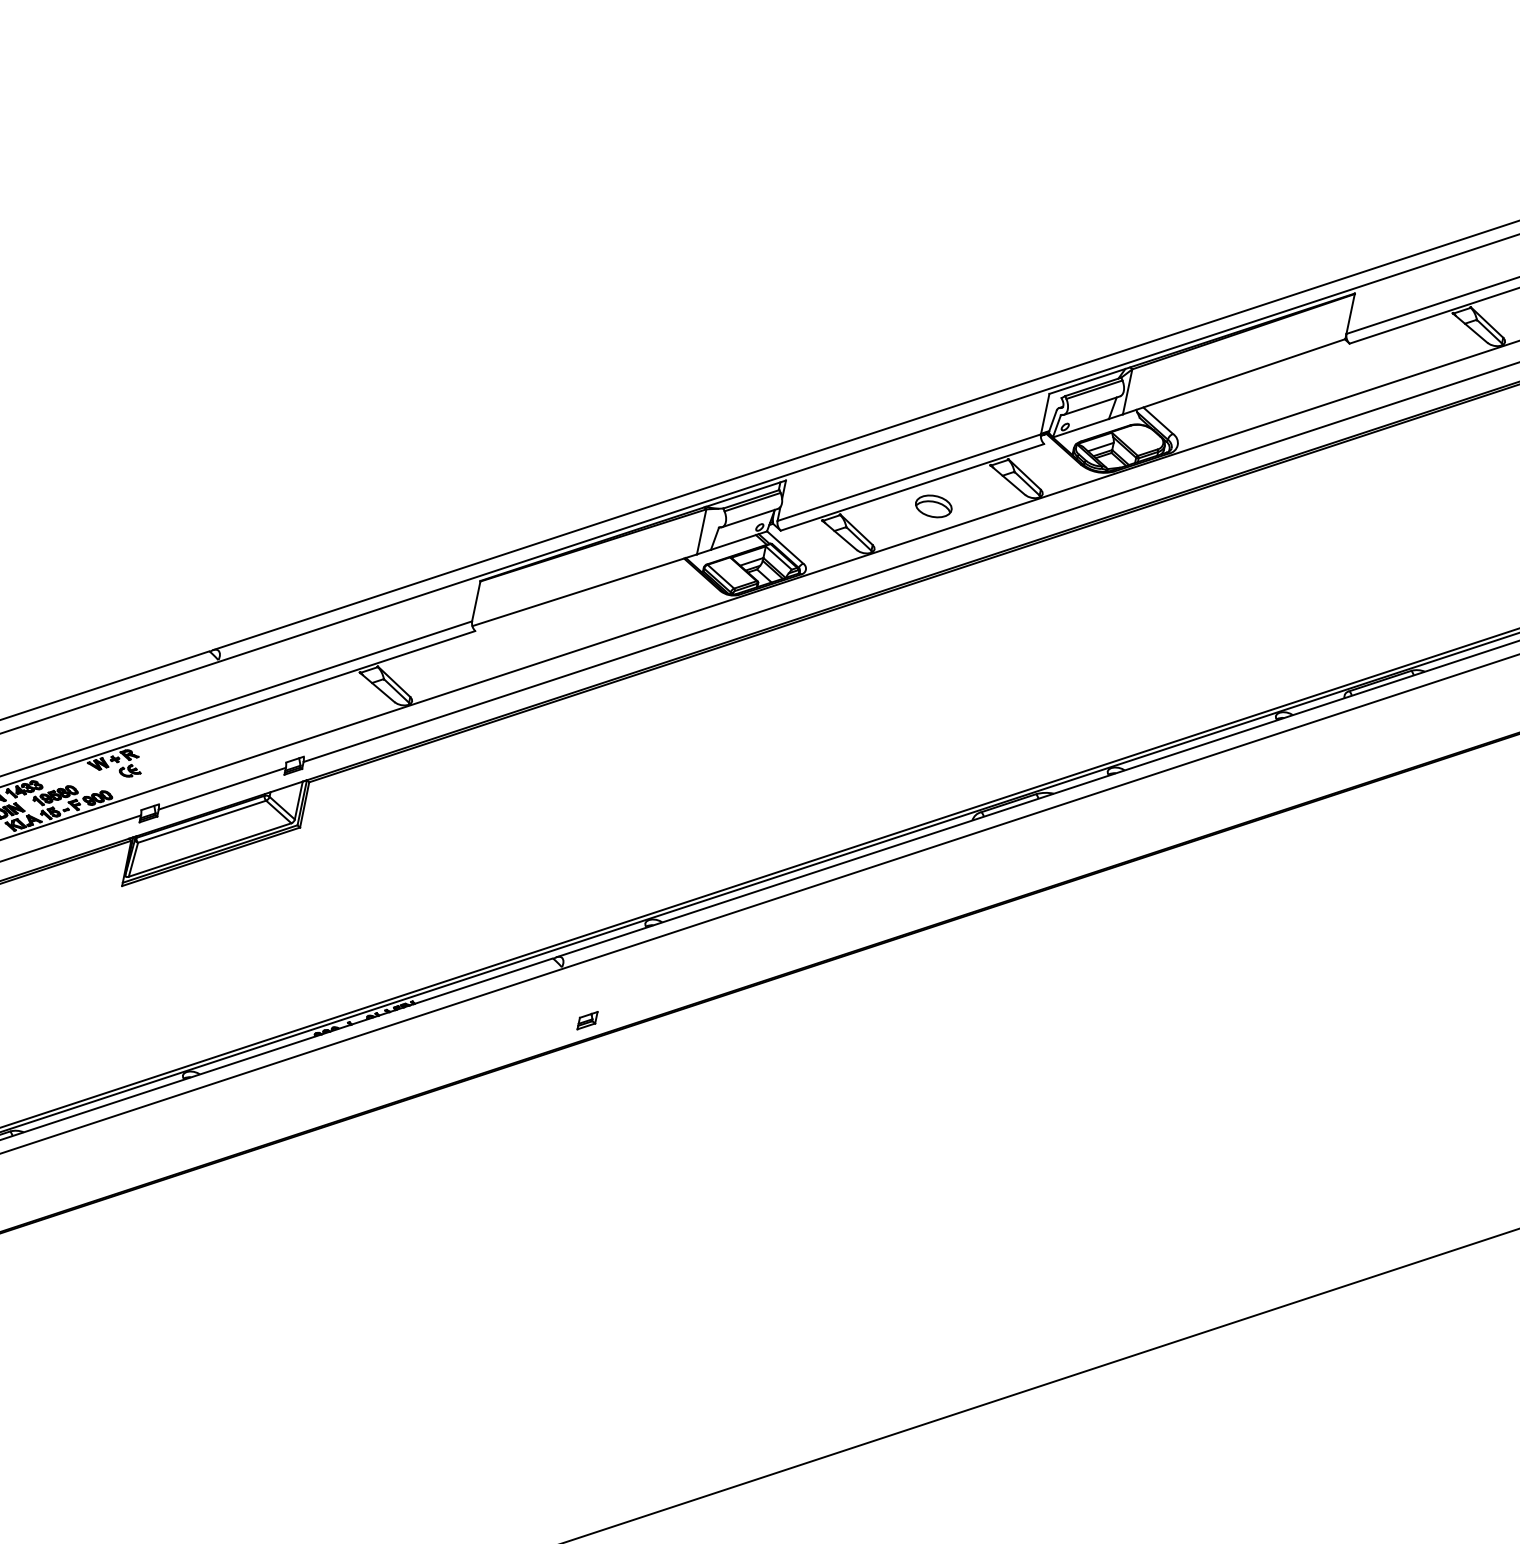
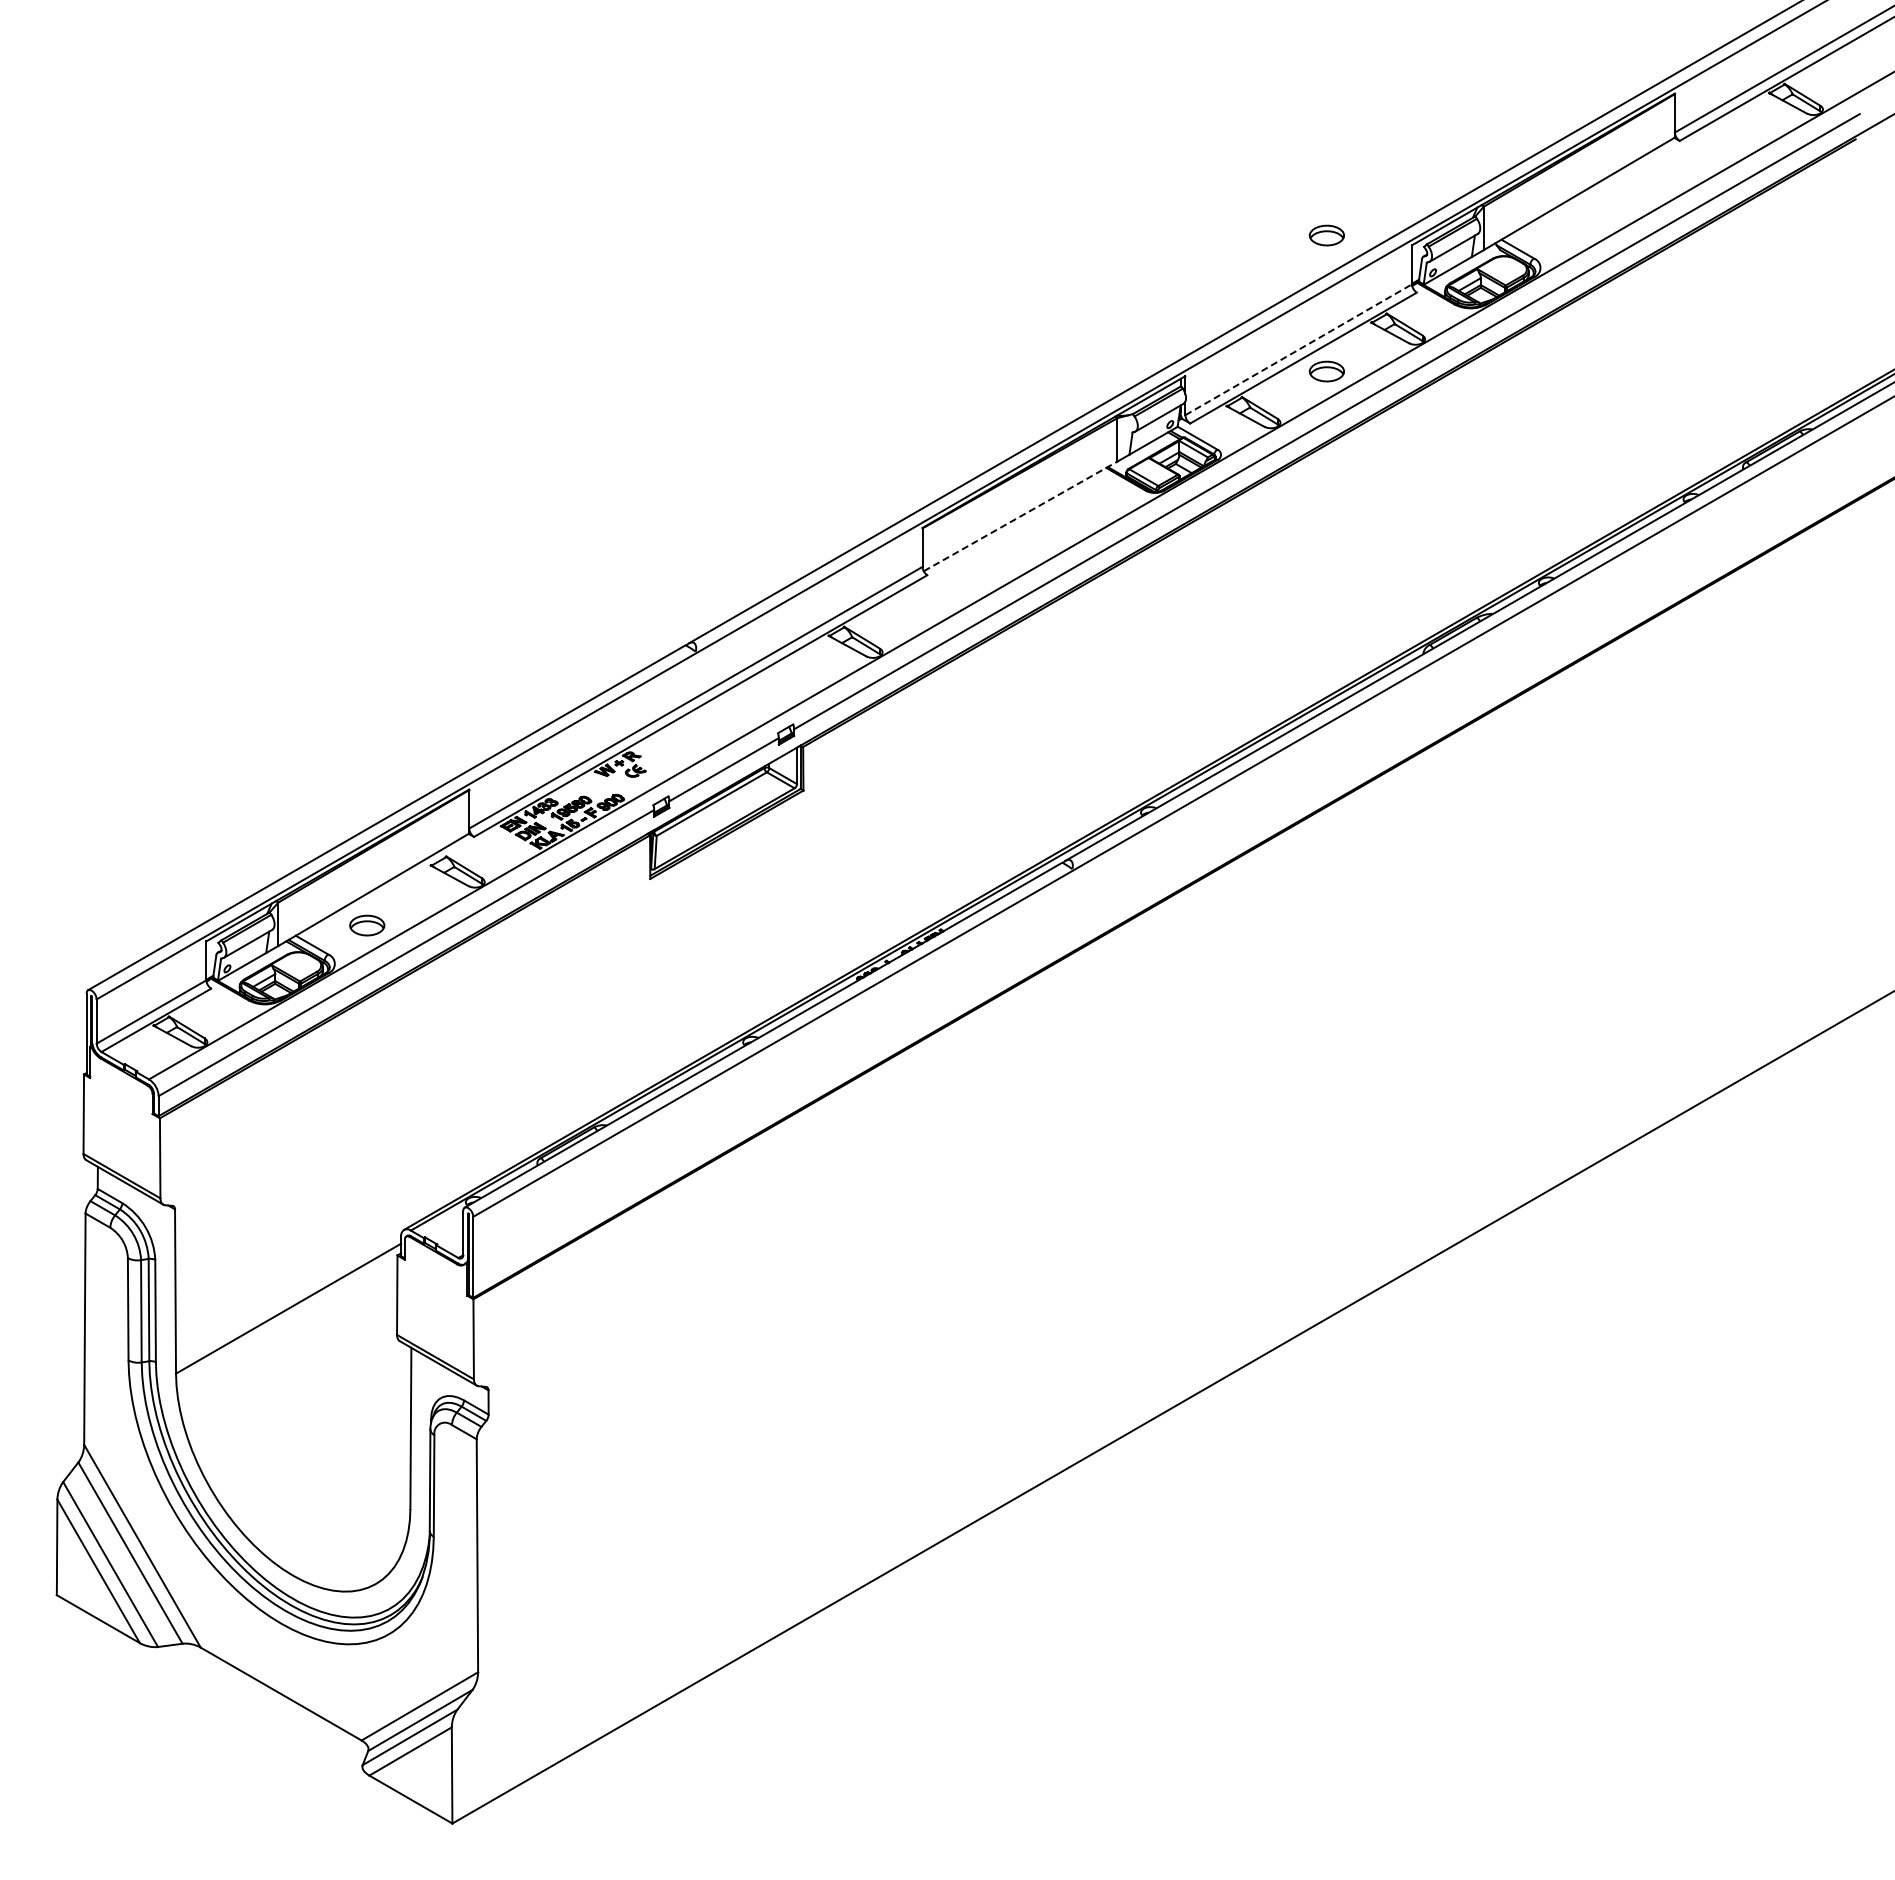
part: (962, 365) -> (1326, 235), added
line: (909, 477) -> (1298, 349), solid -> dashed
line: (585, 590) -> (1021, 516), solid -> dashed
part: (586, 1020) -> (1105, 913), removed

